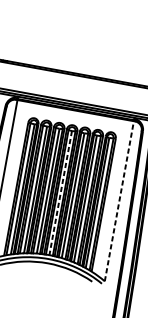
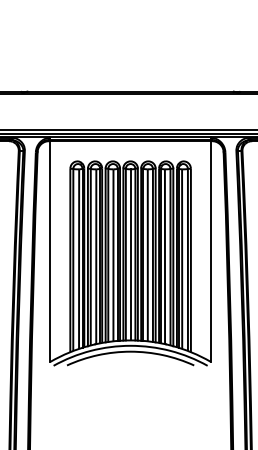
line: (60, 192) -> (130, 254), dashed -> solid
line: (119, 199) -> (210, 249), dashed -> solid

